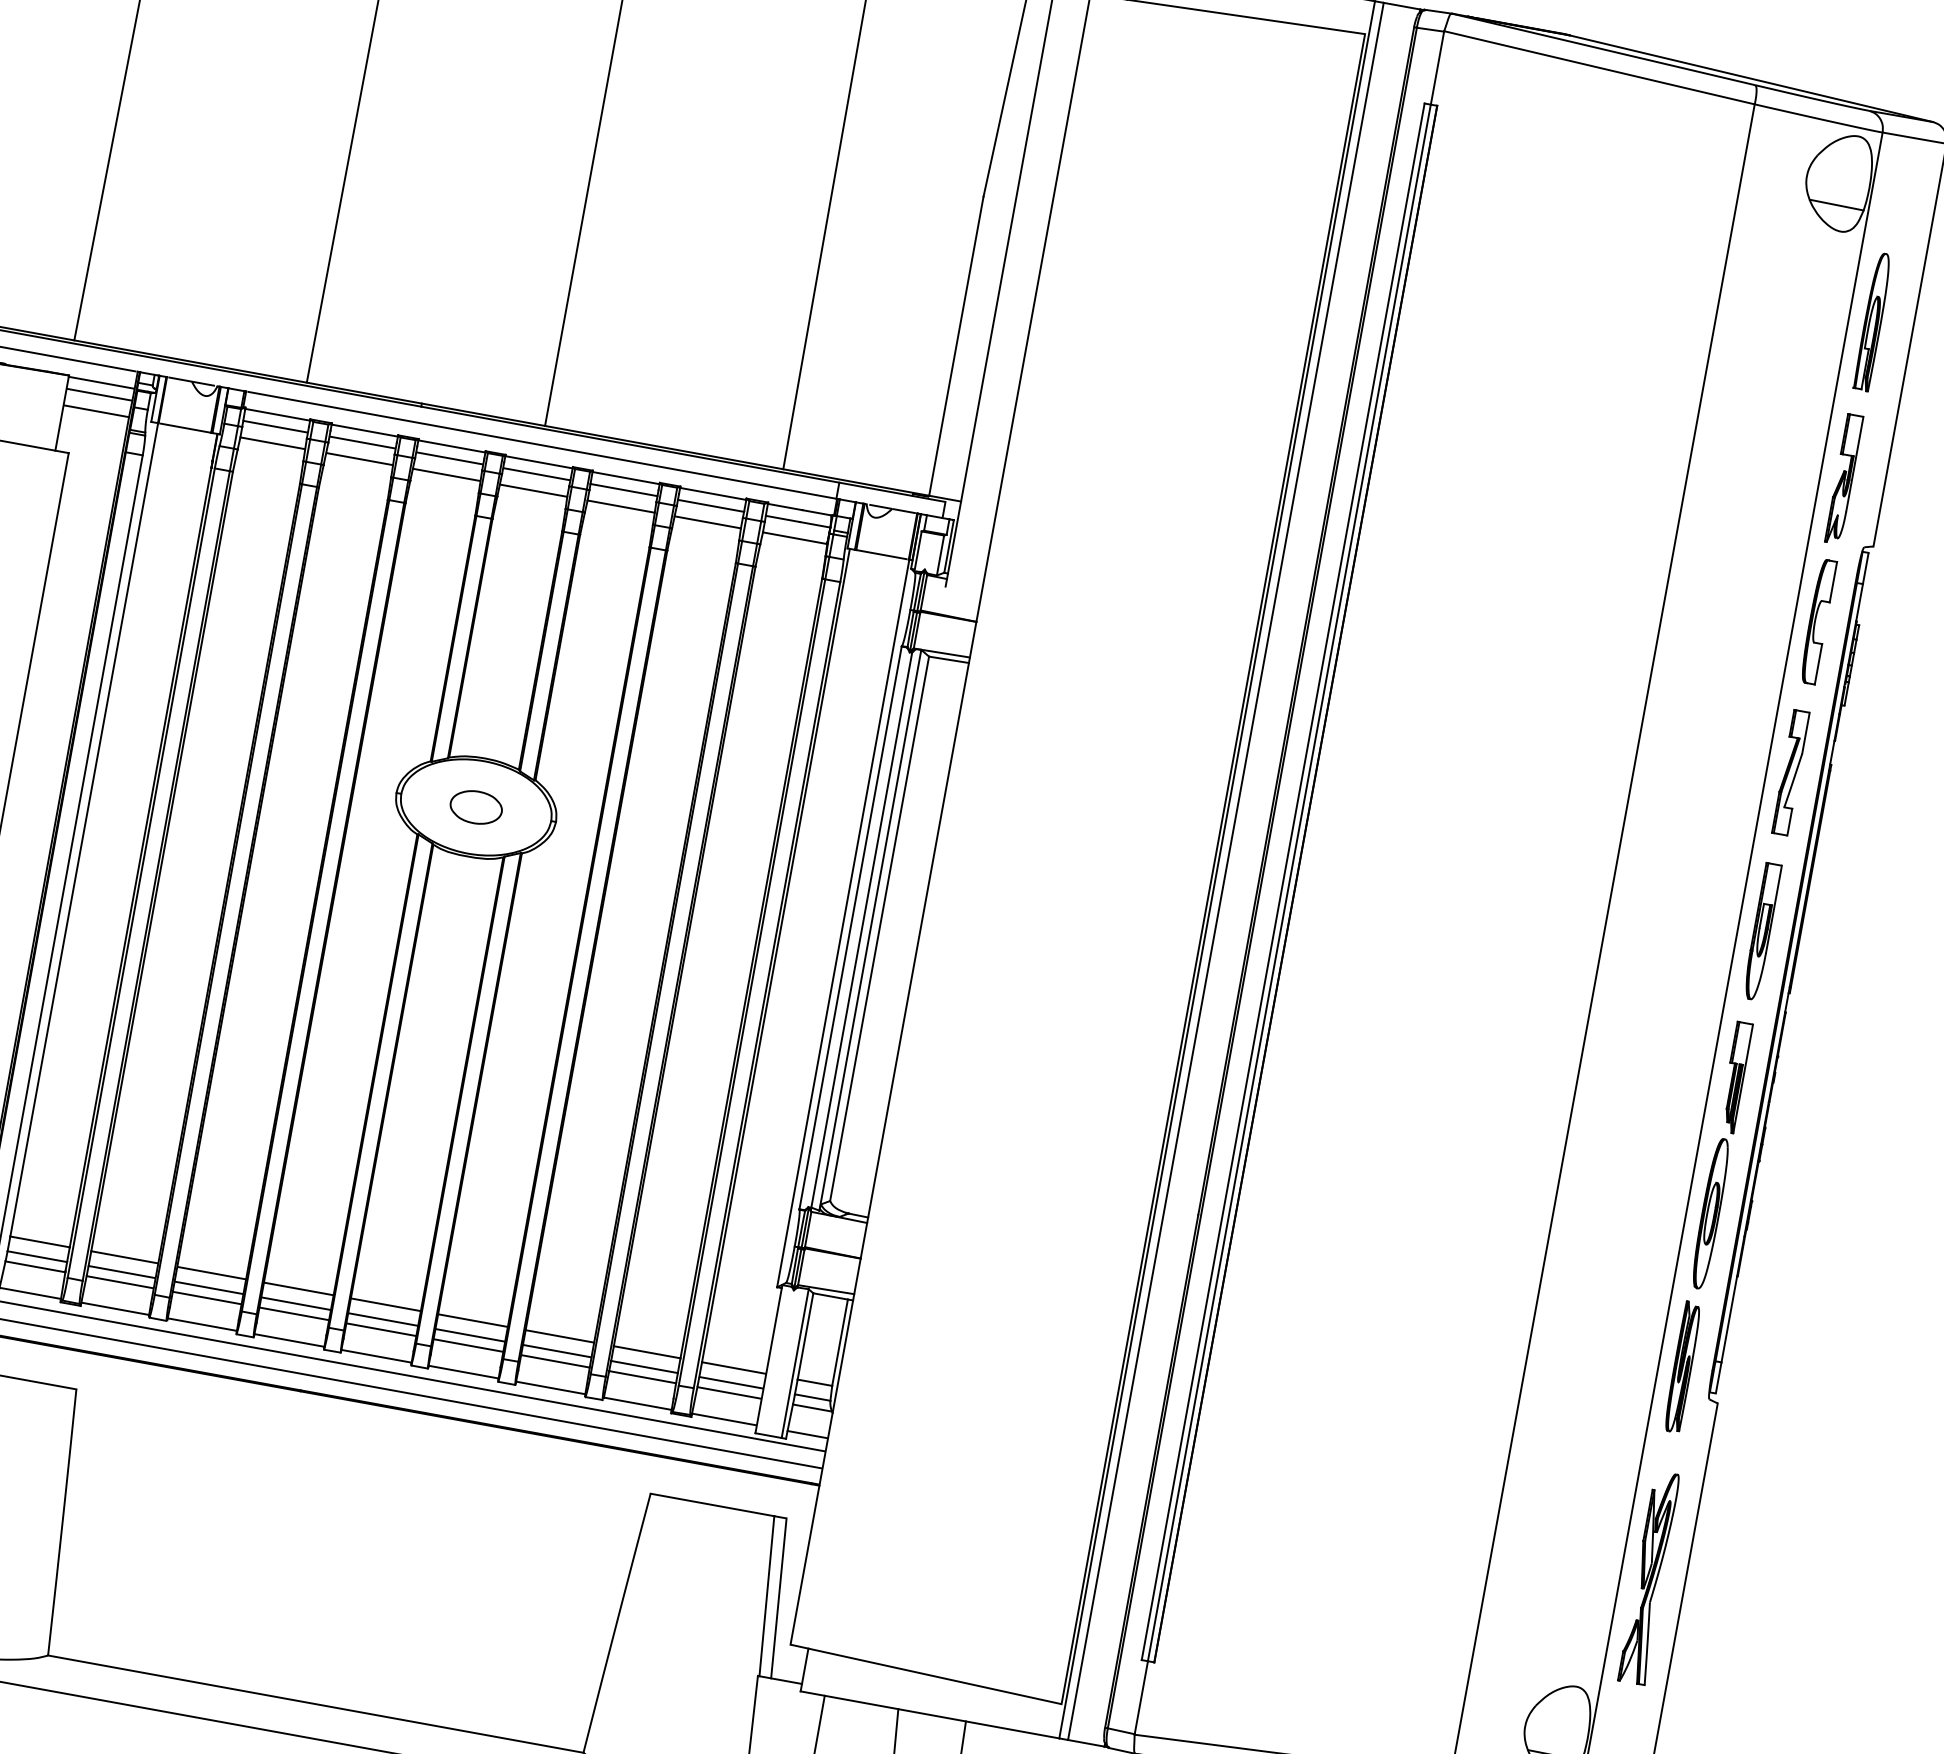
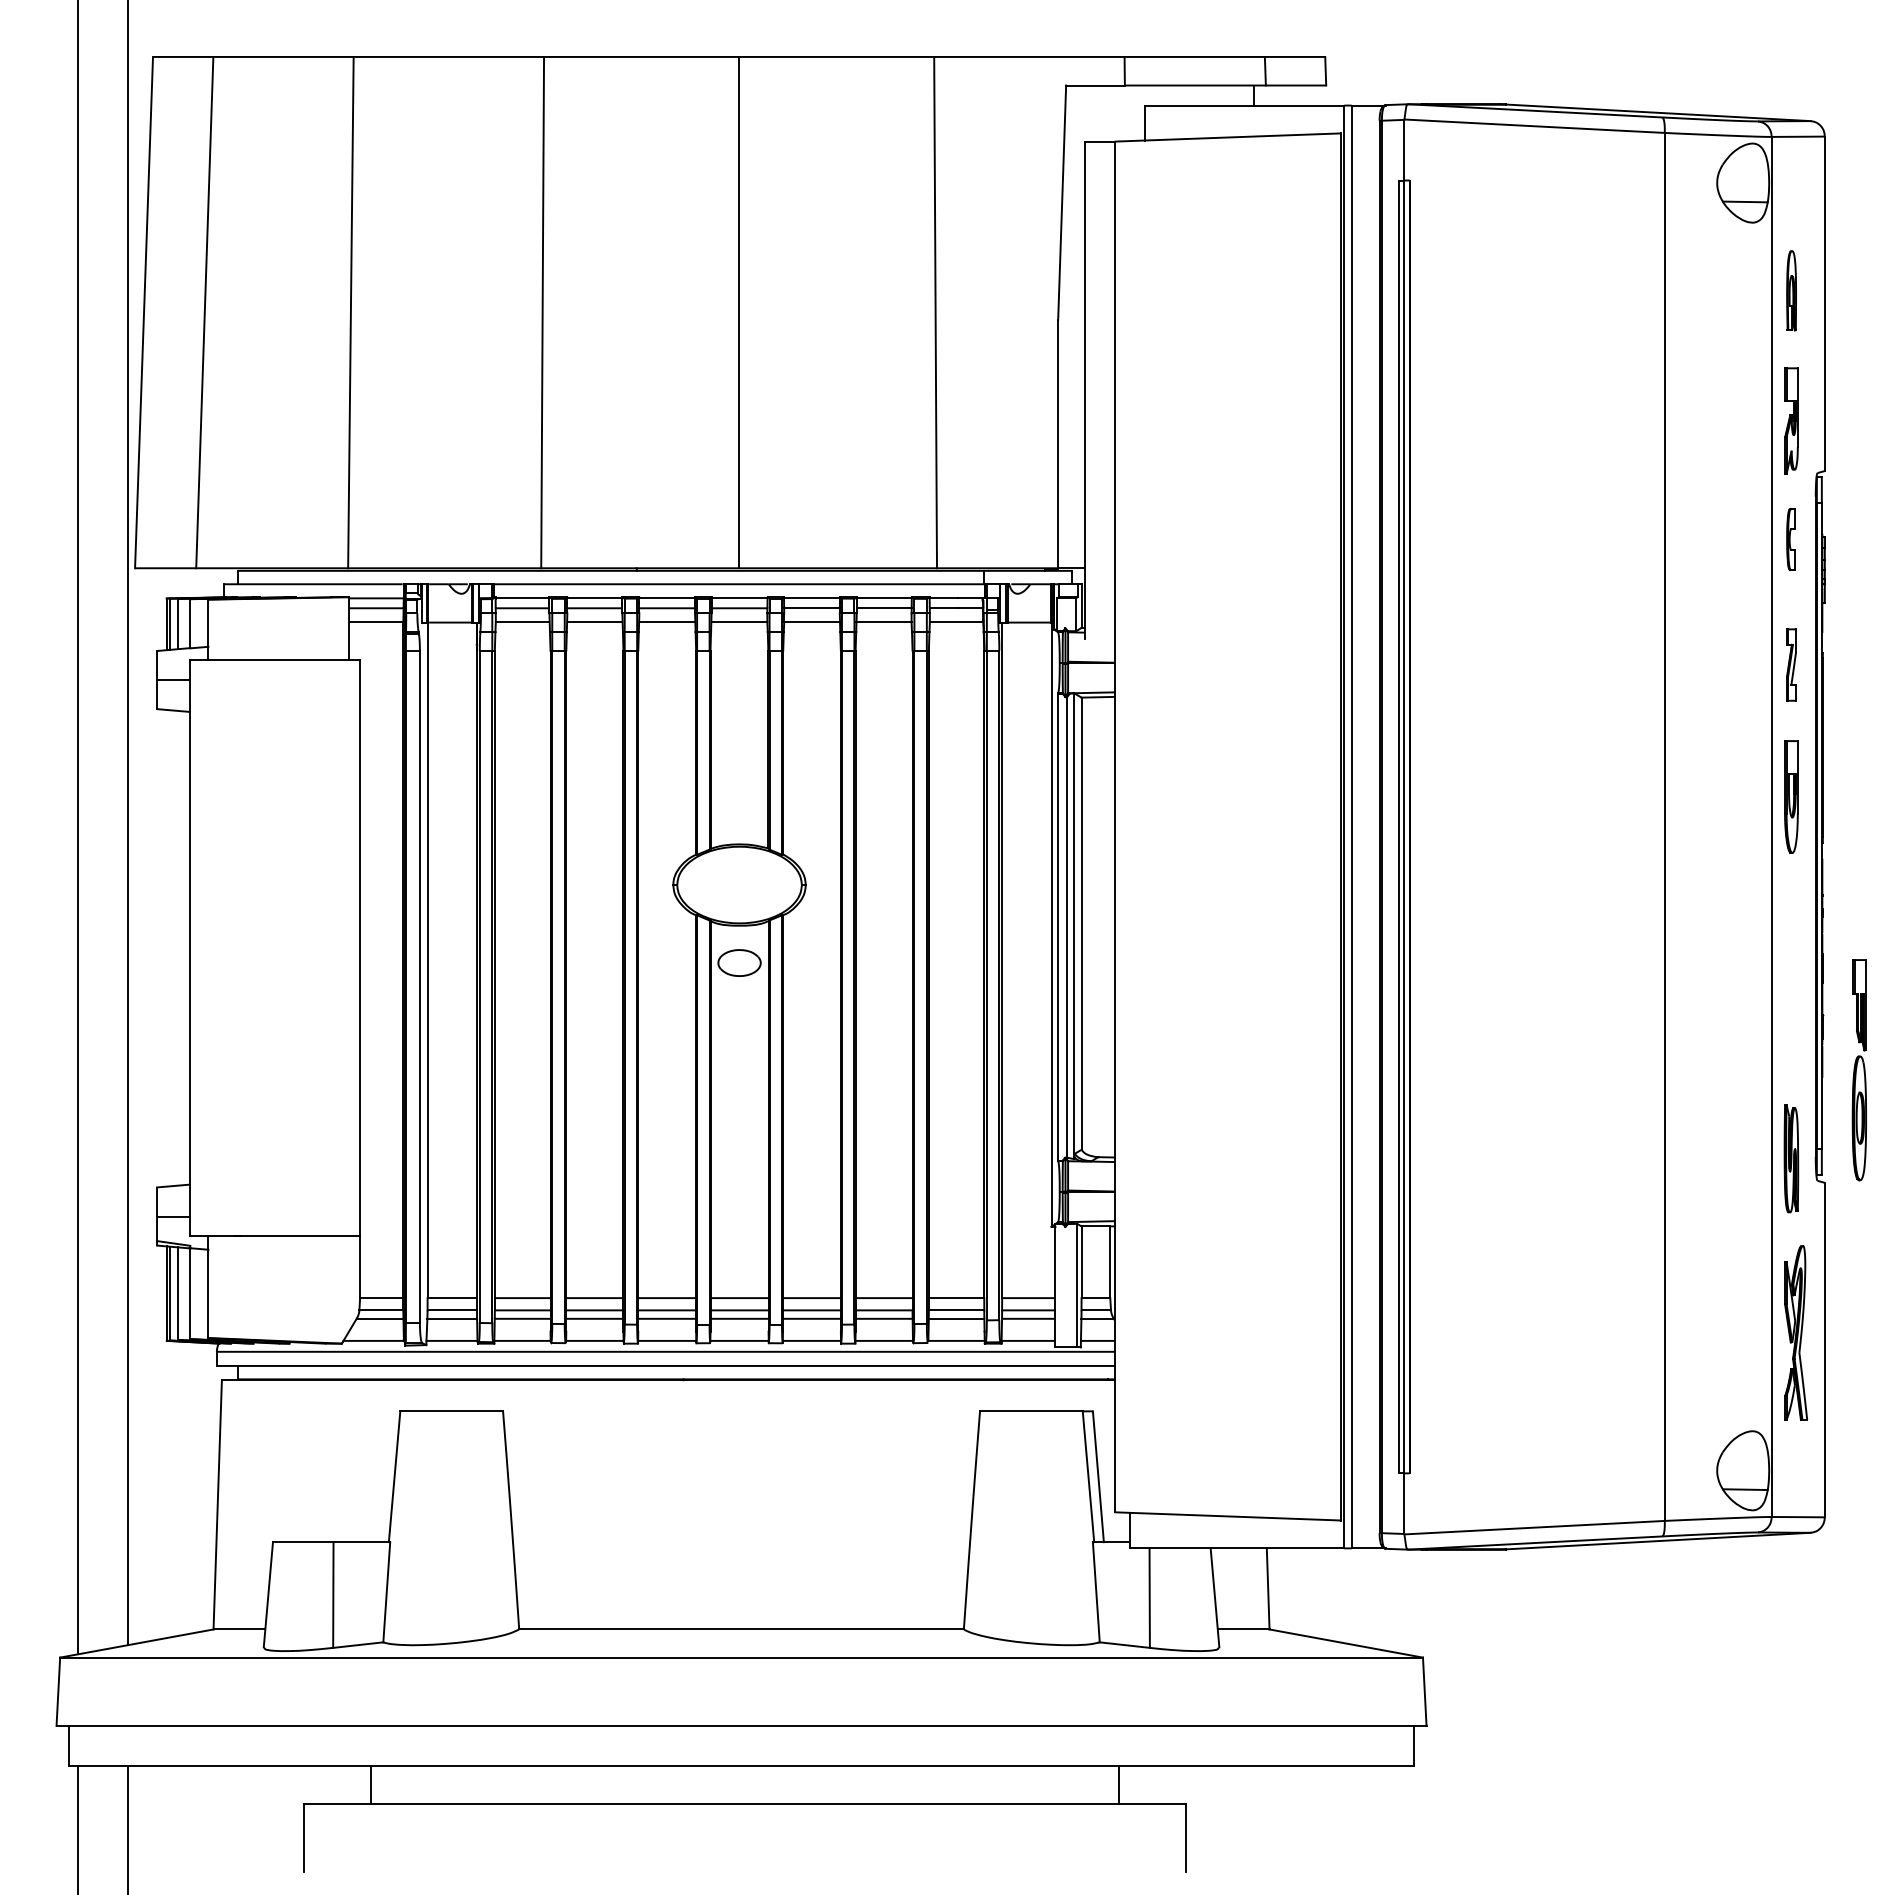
part: (1872, 321) -> (1791, 290), size x0.7
part: (1817, 621) -> (1790, 539), size x0.6
part: (1791, 772) -> (1791, 664), size x0.7
part: (476, 806) -> (739, 962), moved
part: (1720, 1155) -> (1858, 1070), moved

